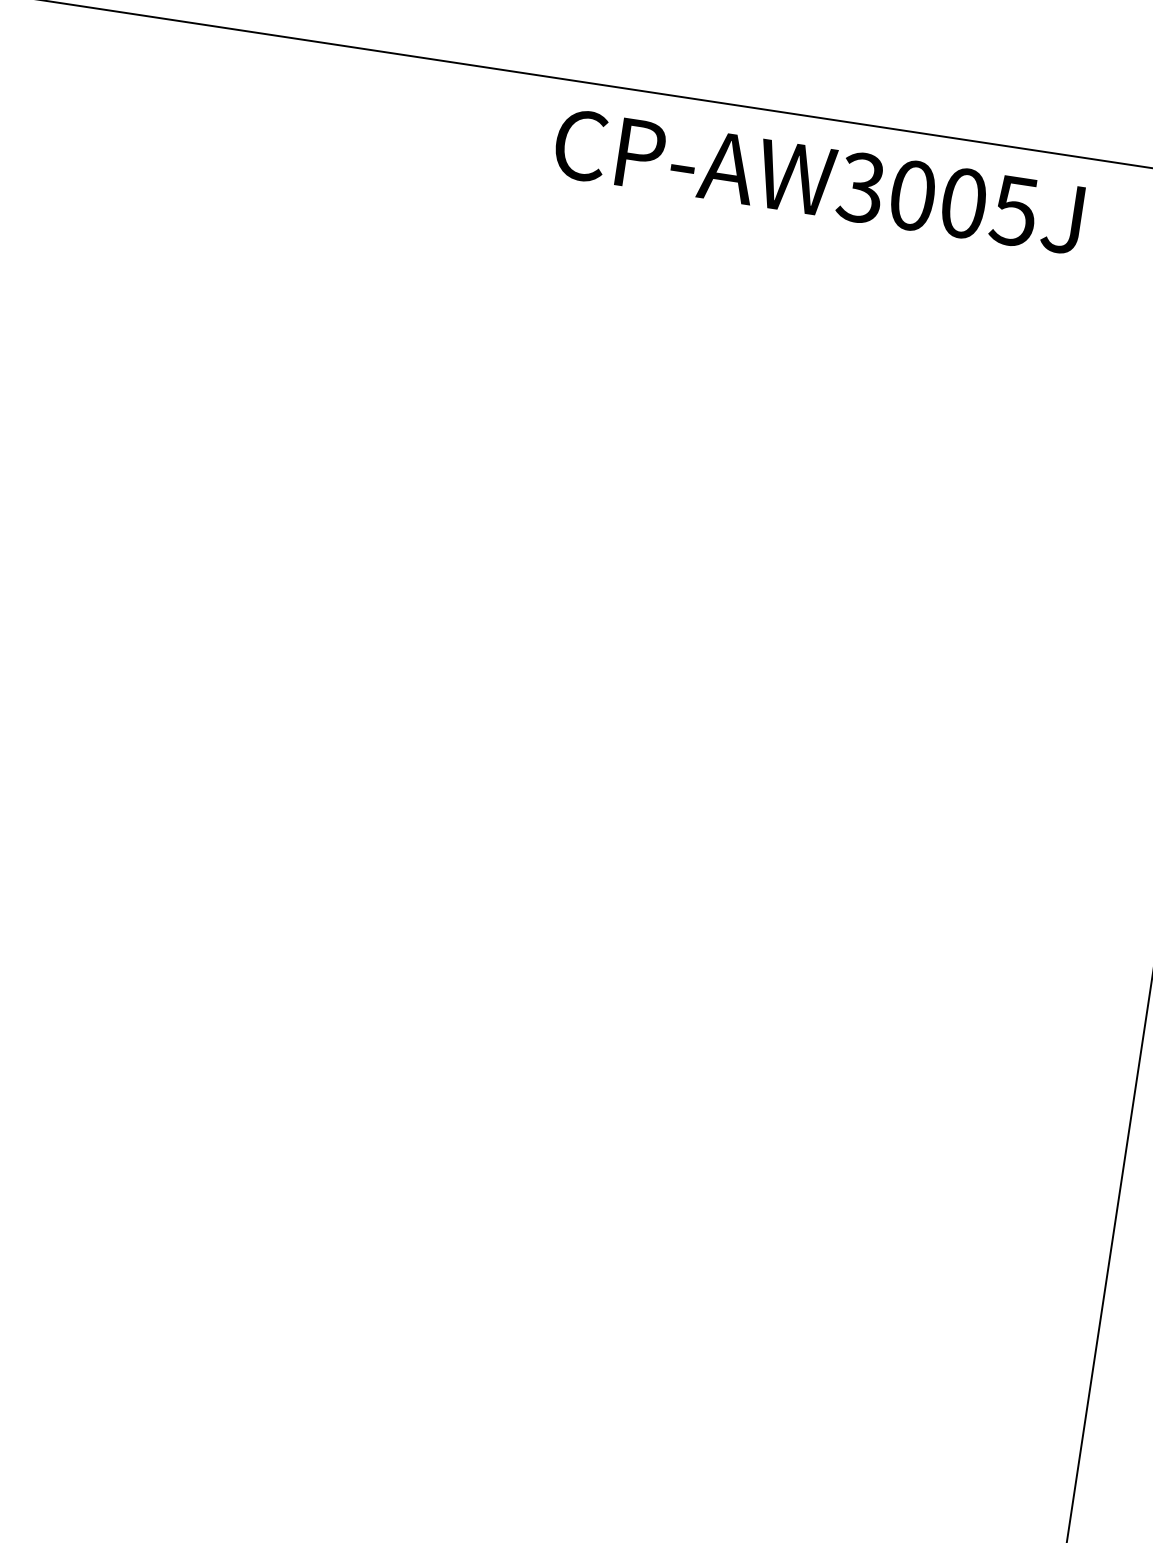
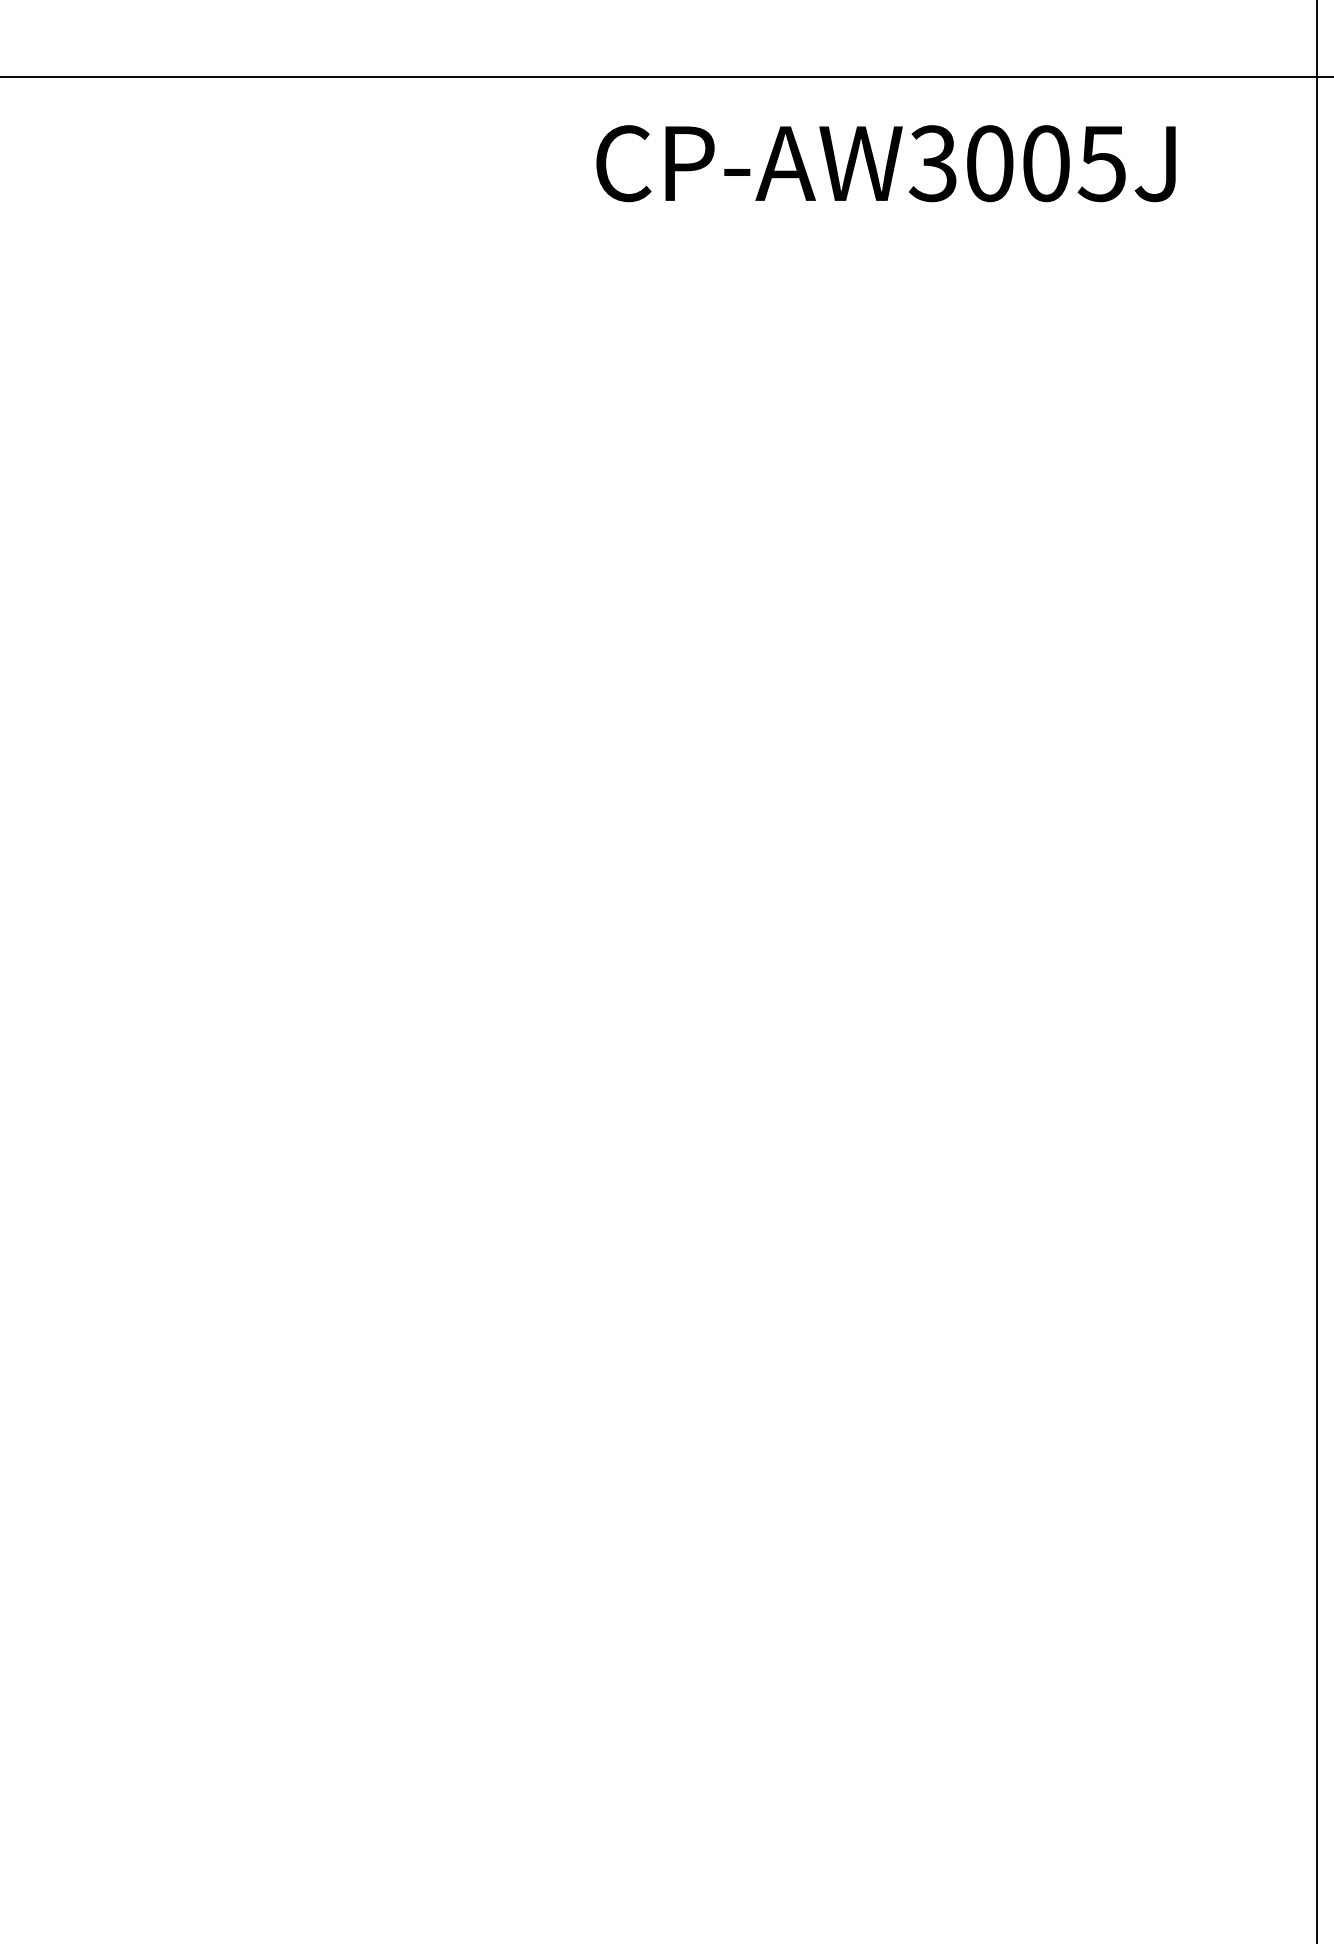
text: (818, 181) -> (885, 163), moved

